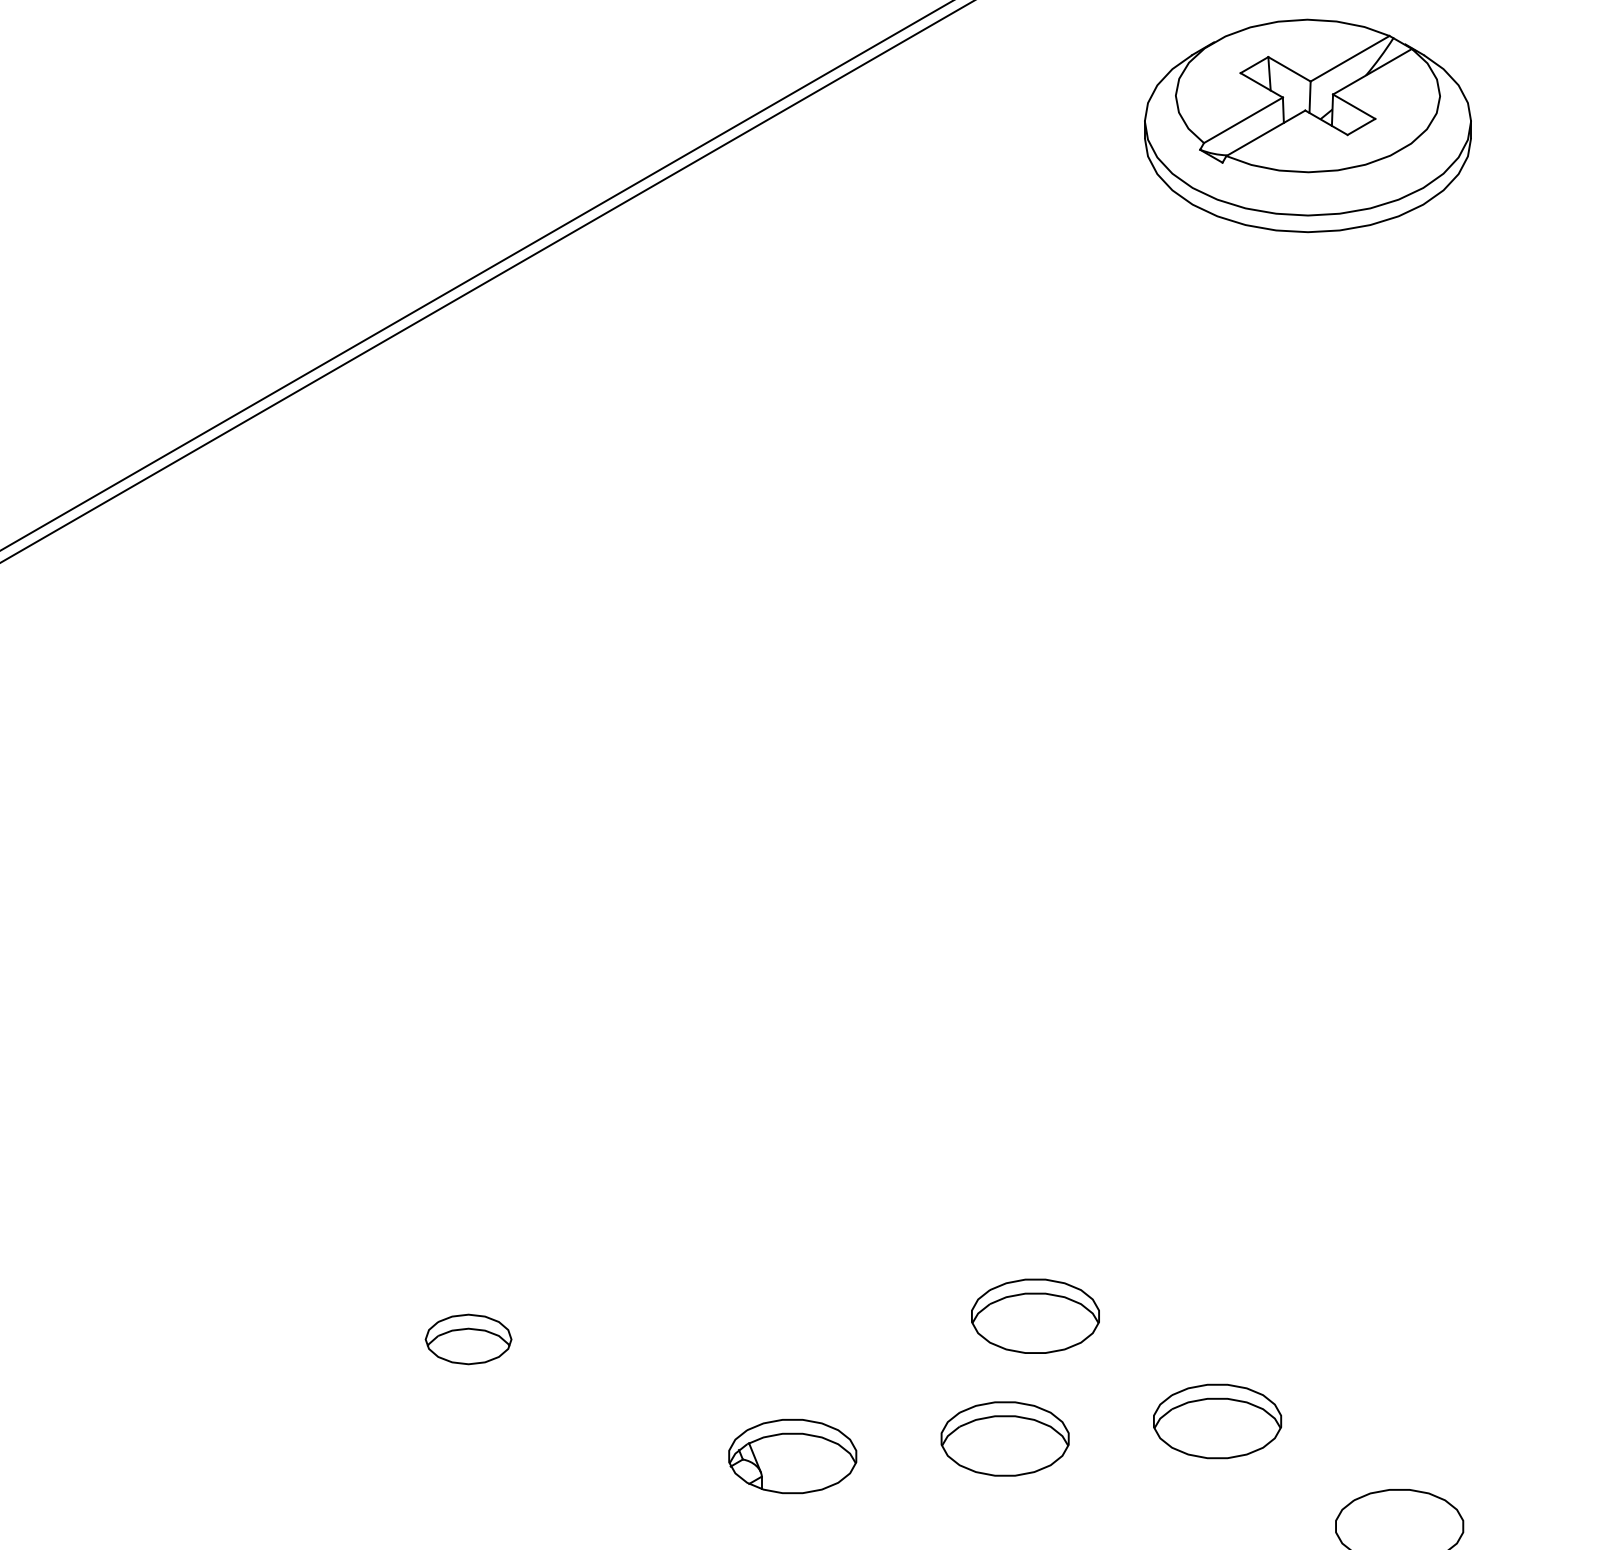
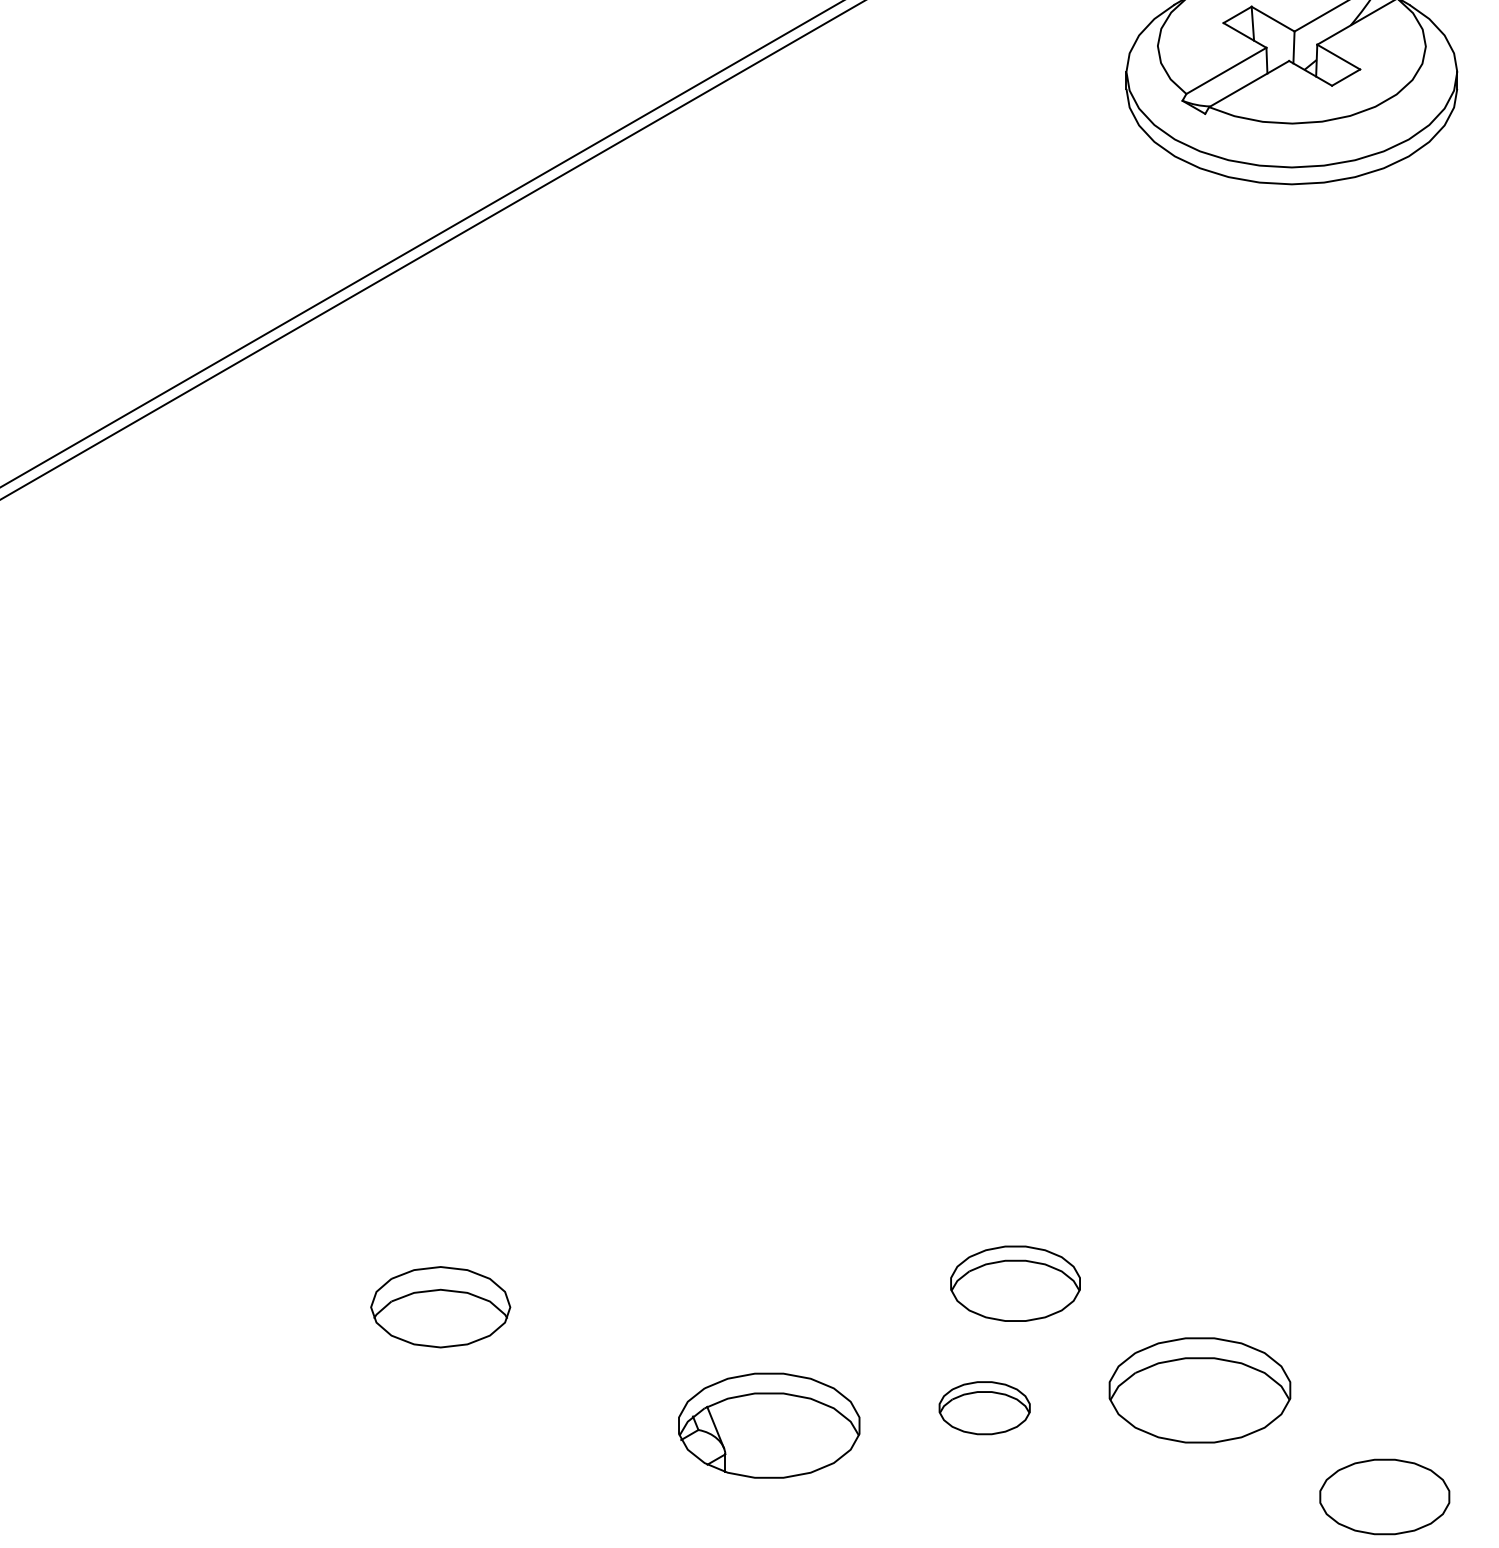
part: (468, 1339) -> (440, 1307), size x1.6
part: (1217, 1421) -> (1200, 1390), size x1.4
part: (1004, 1438) -> (984, 1407), size x0.7
part: (792, 1456) -> (769, 1425), size x1.4

